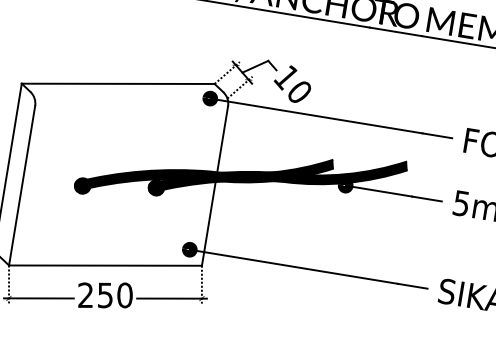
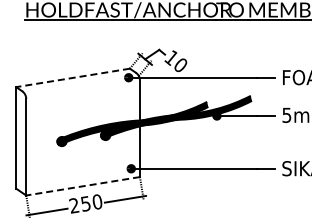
line: (119, 83) -> (73, 77), solid -> dashed
line: (106, 266) -> (83, 186), solid -> dashed

